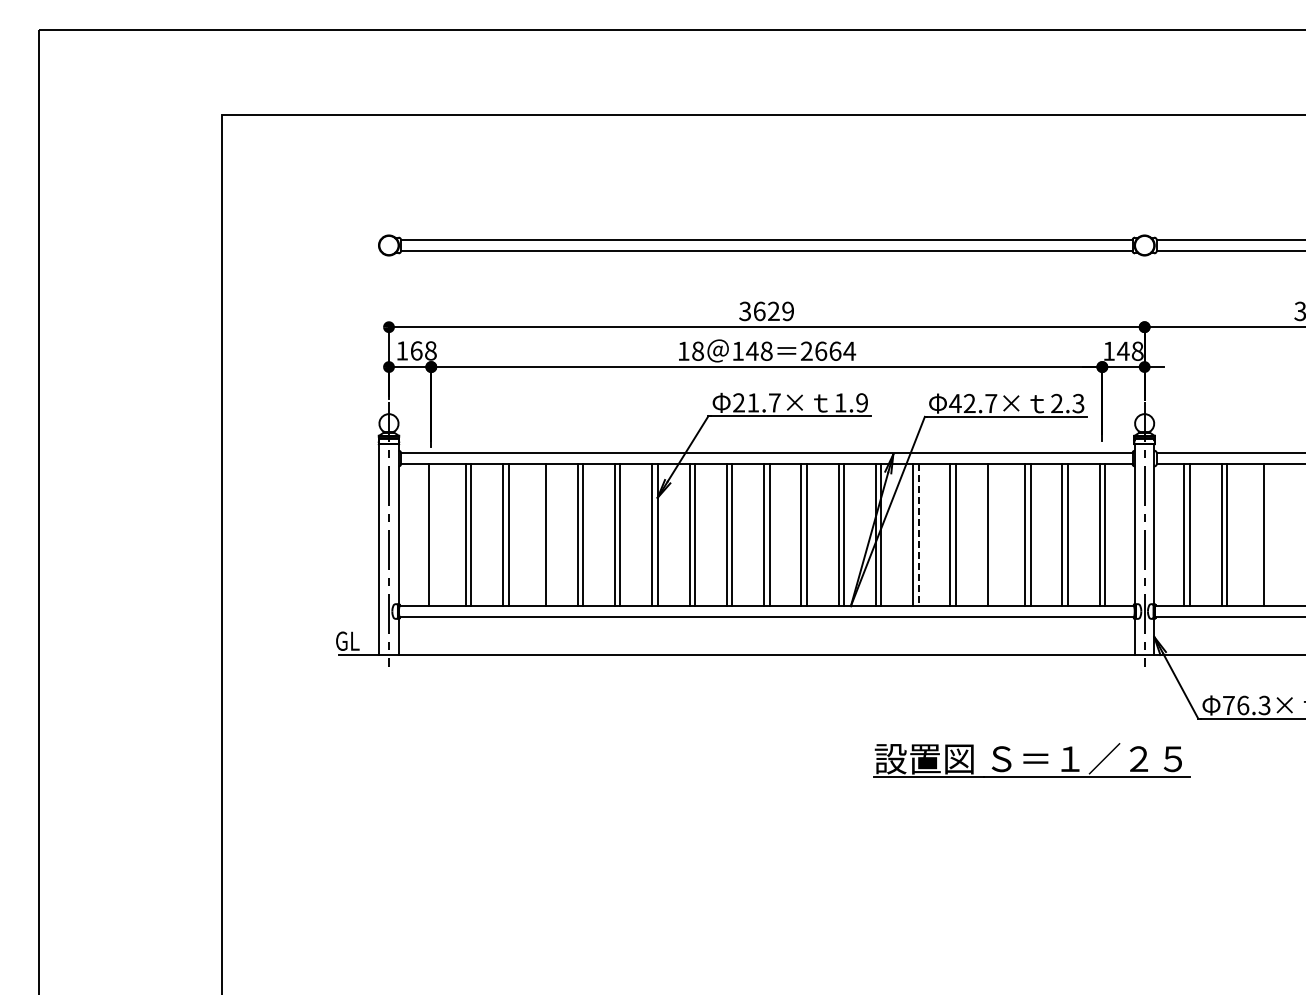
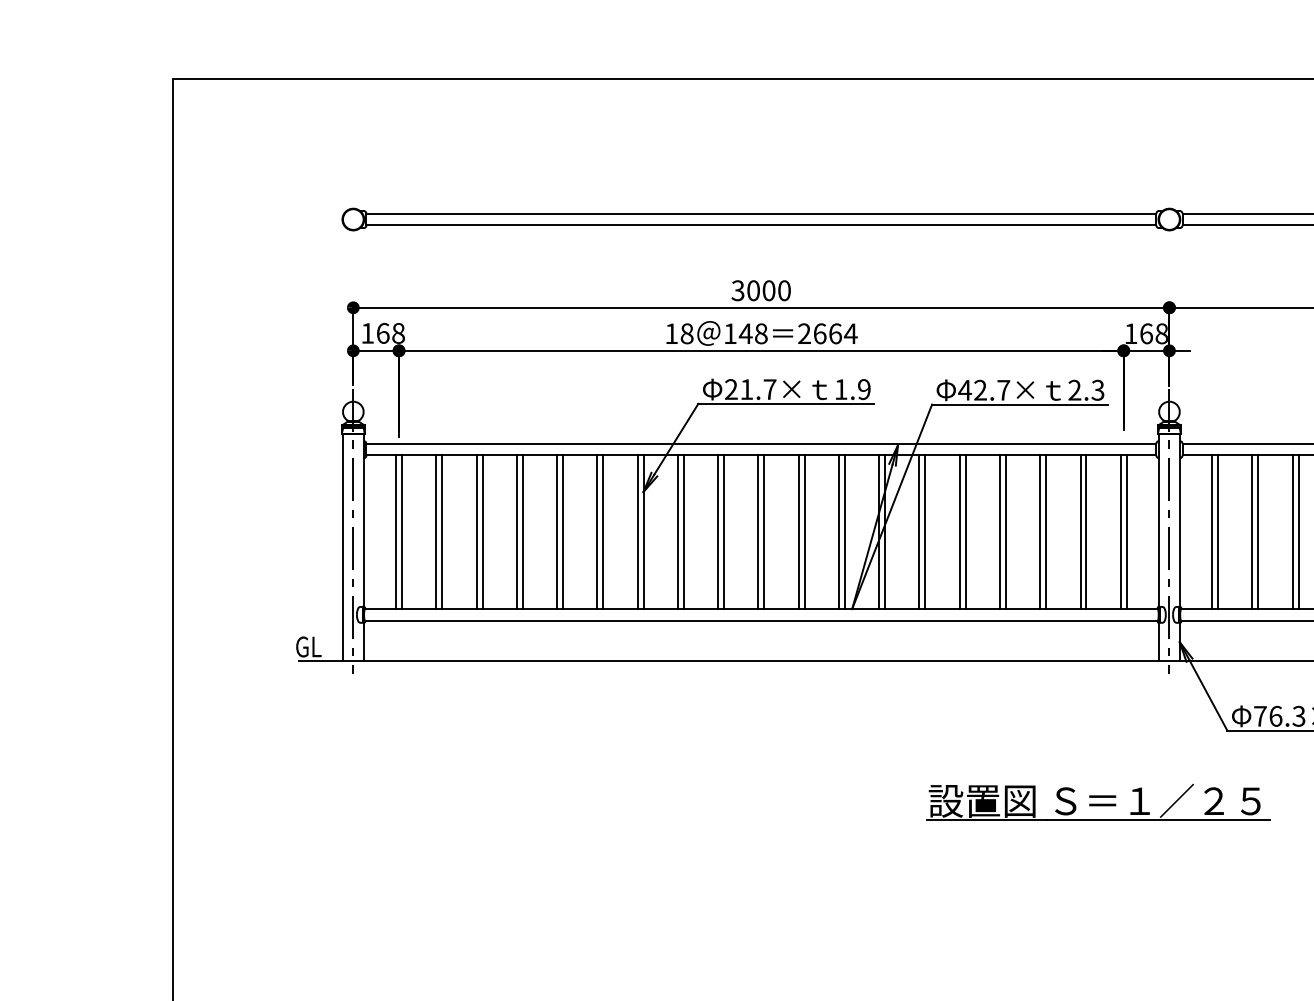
text: (773, 311) -> (768, 290), 3629 -> 3000
text: (1122, 350) -> (1145, 332), 148 -> 168
line: (434, 534) -> (402, 531), added
line: (540, 534) -> (516, 531), added
line: (993, 534) -> (1006, 531), added
line: (1258, 534) -> (1292, 531), added
line: (918, 535) -> (925, 532), dashed -> solid
part: (1031, 760) -> (1098, 802), moved

